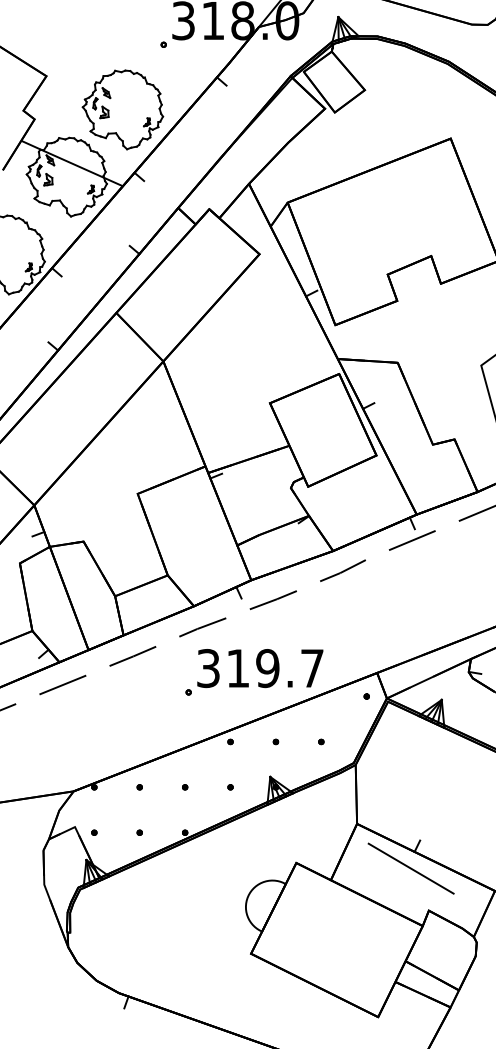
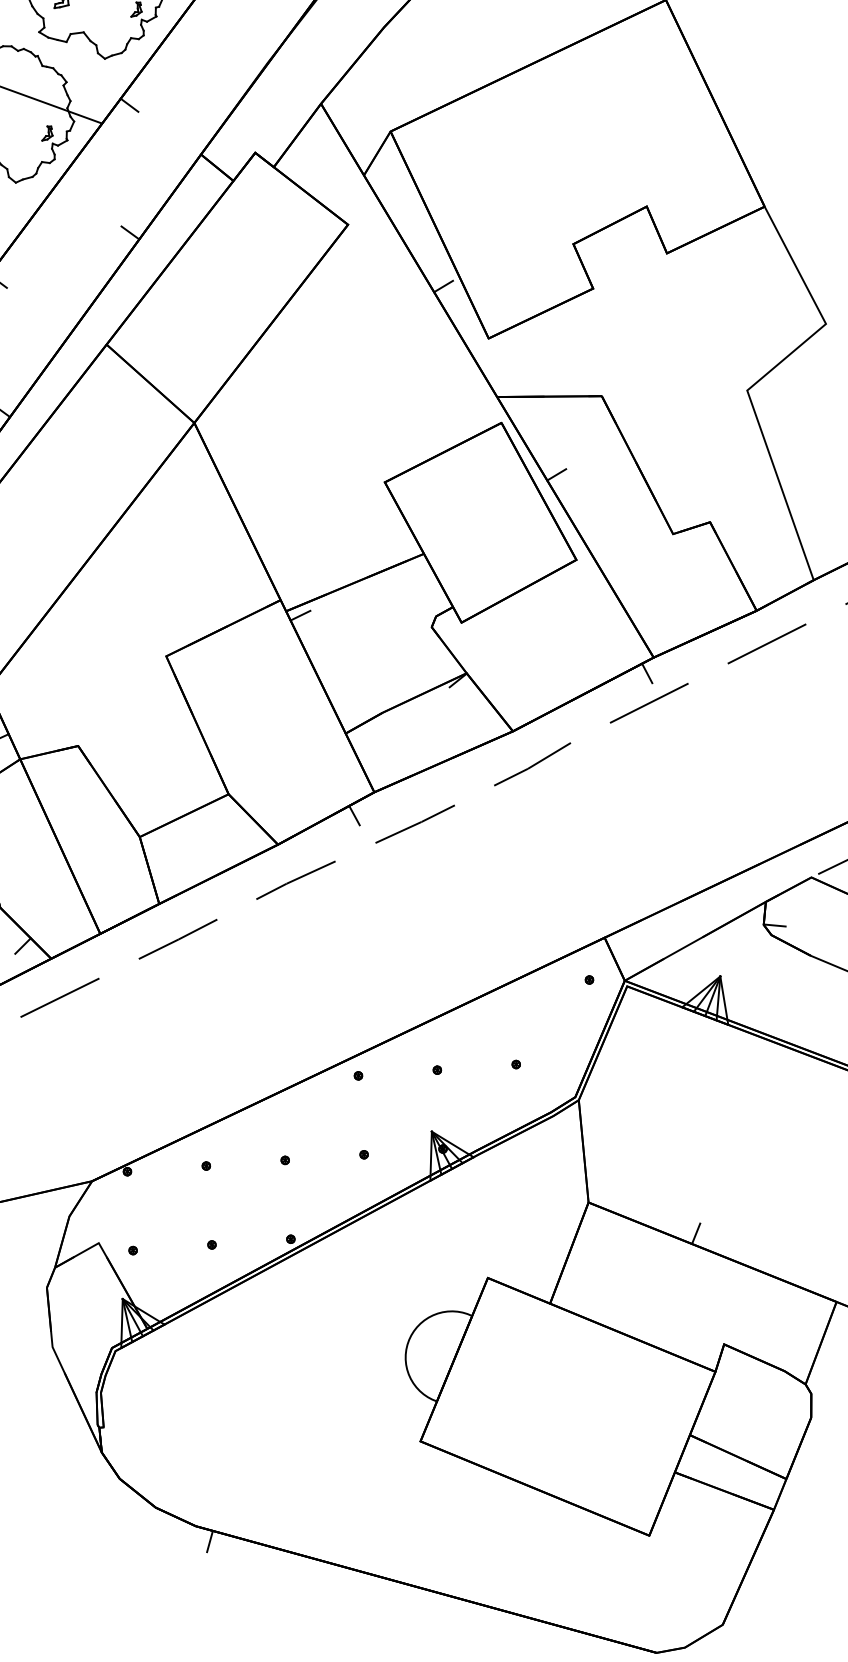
part: (254, 672) -> (391, 952), removed
line: (410, 868) -> (686, 1273), removed

